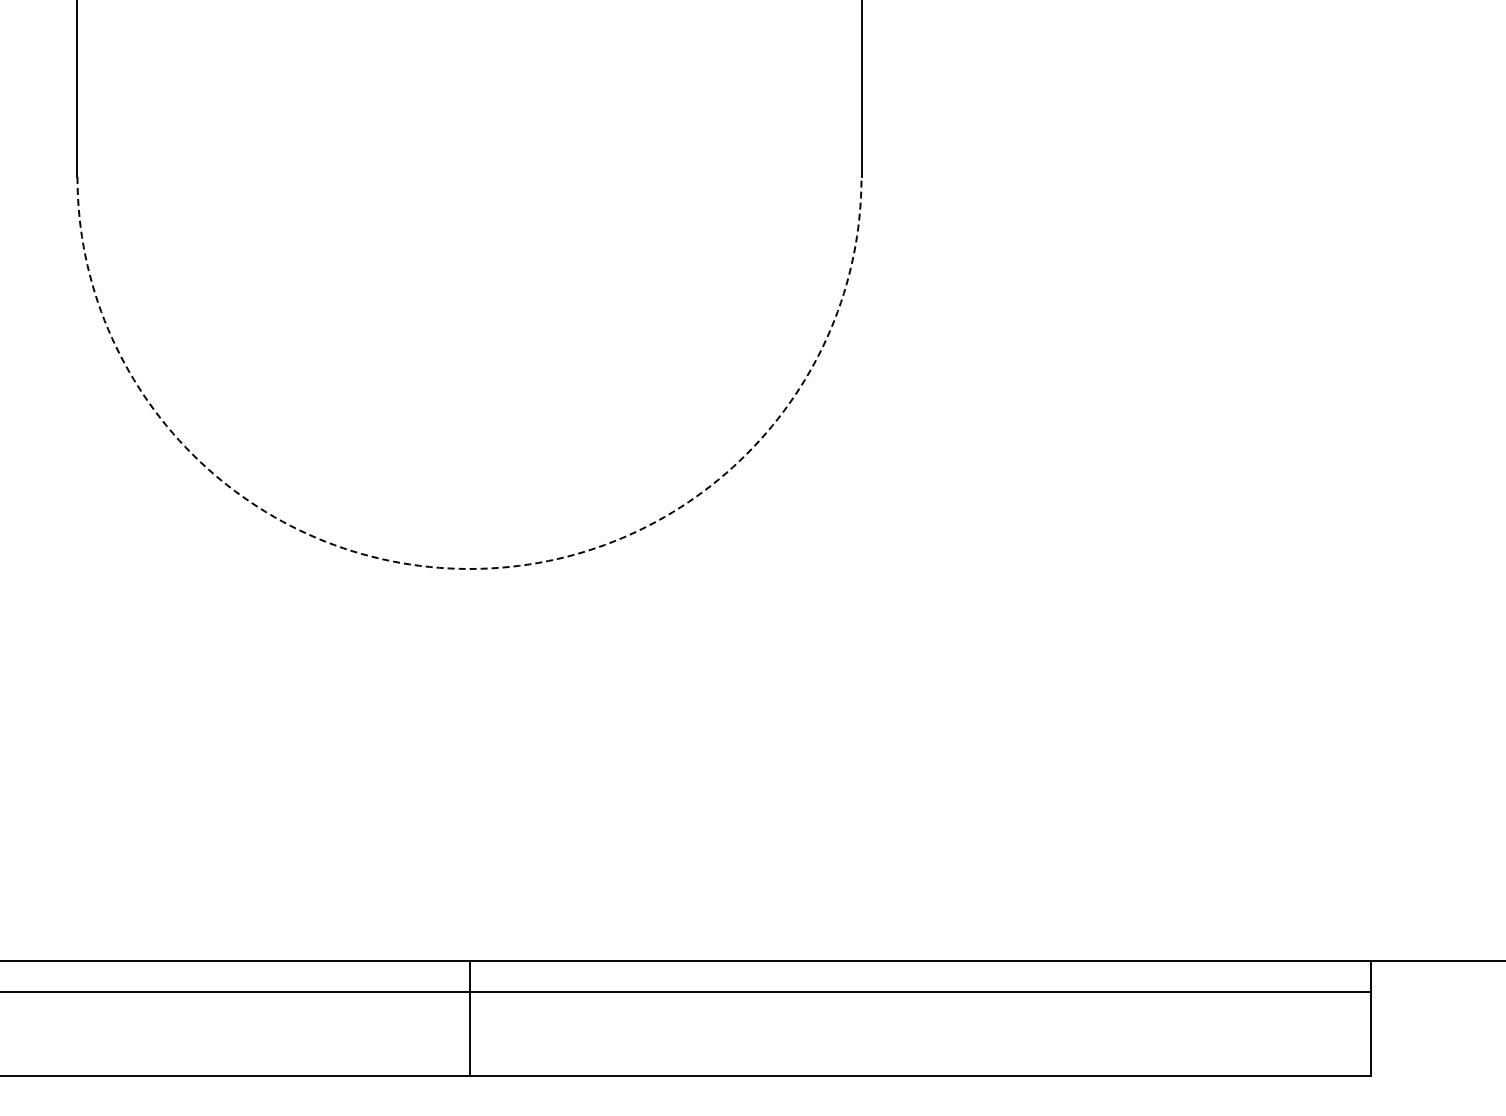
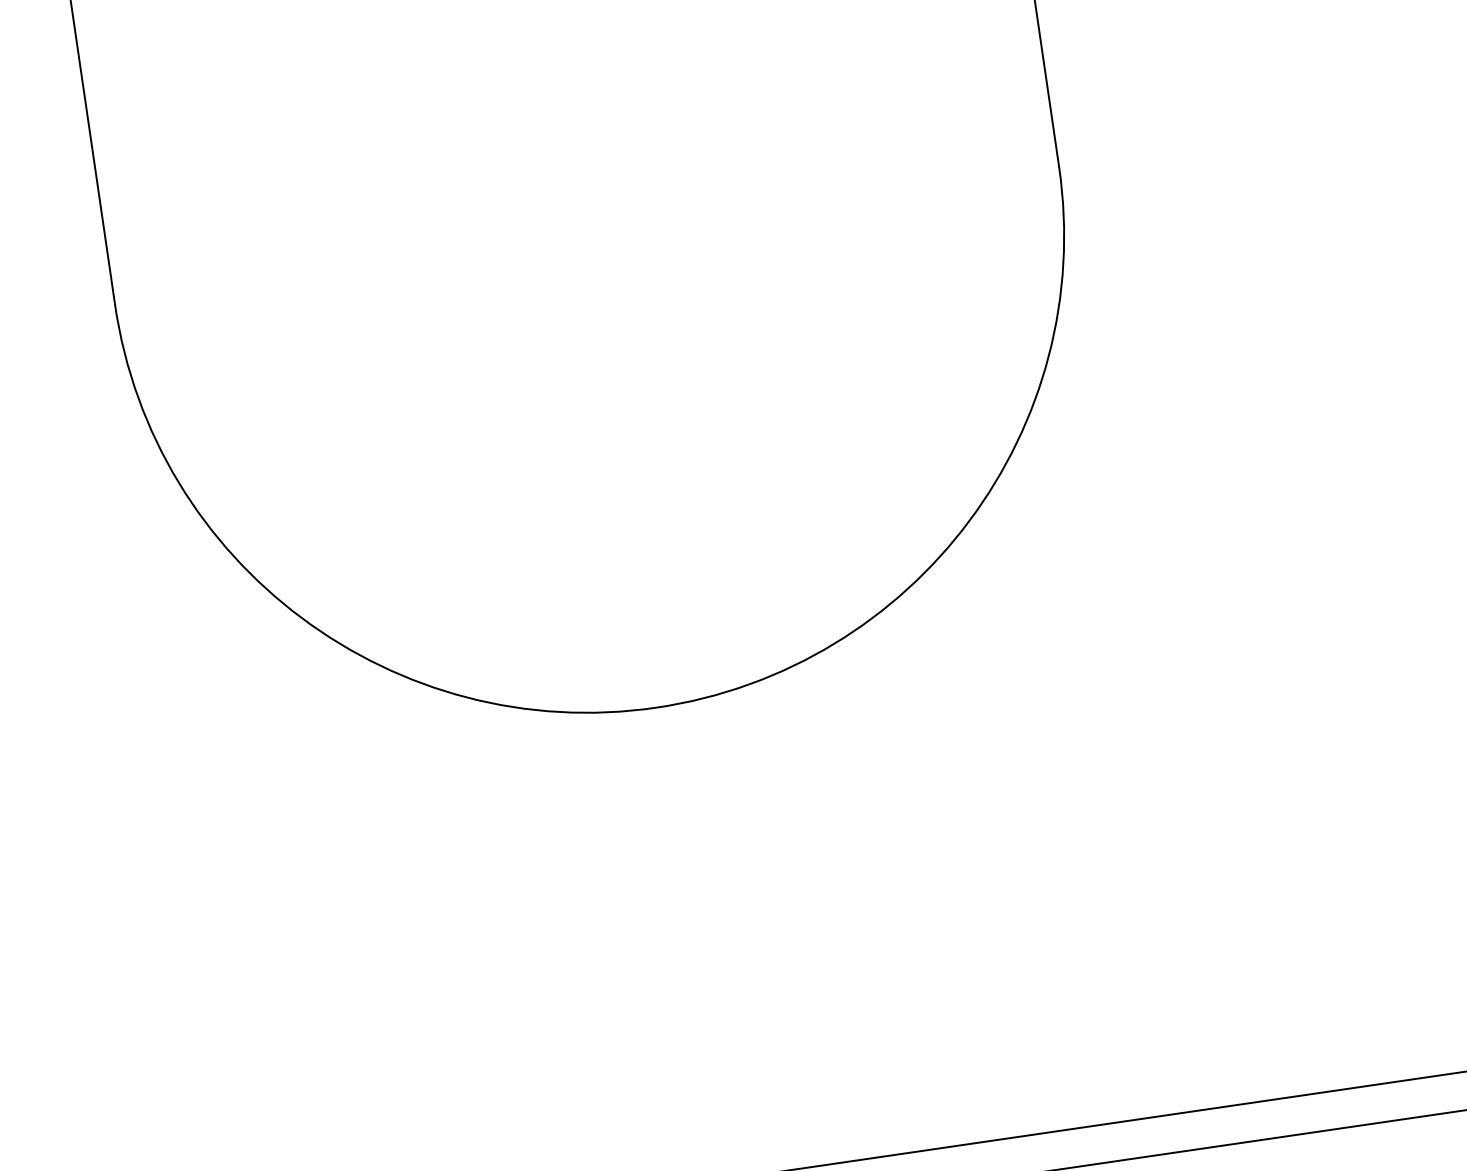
arc: (469, 568) -> (655, 707), dashed -> solid

